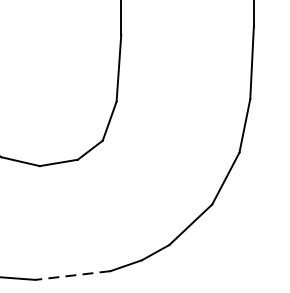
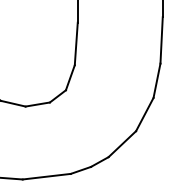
line: (72, 275) -> (46, 176), dashed -> solid

